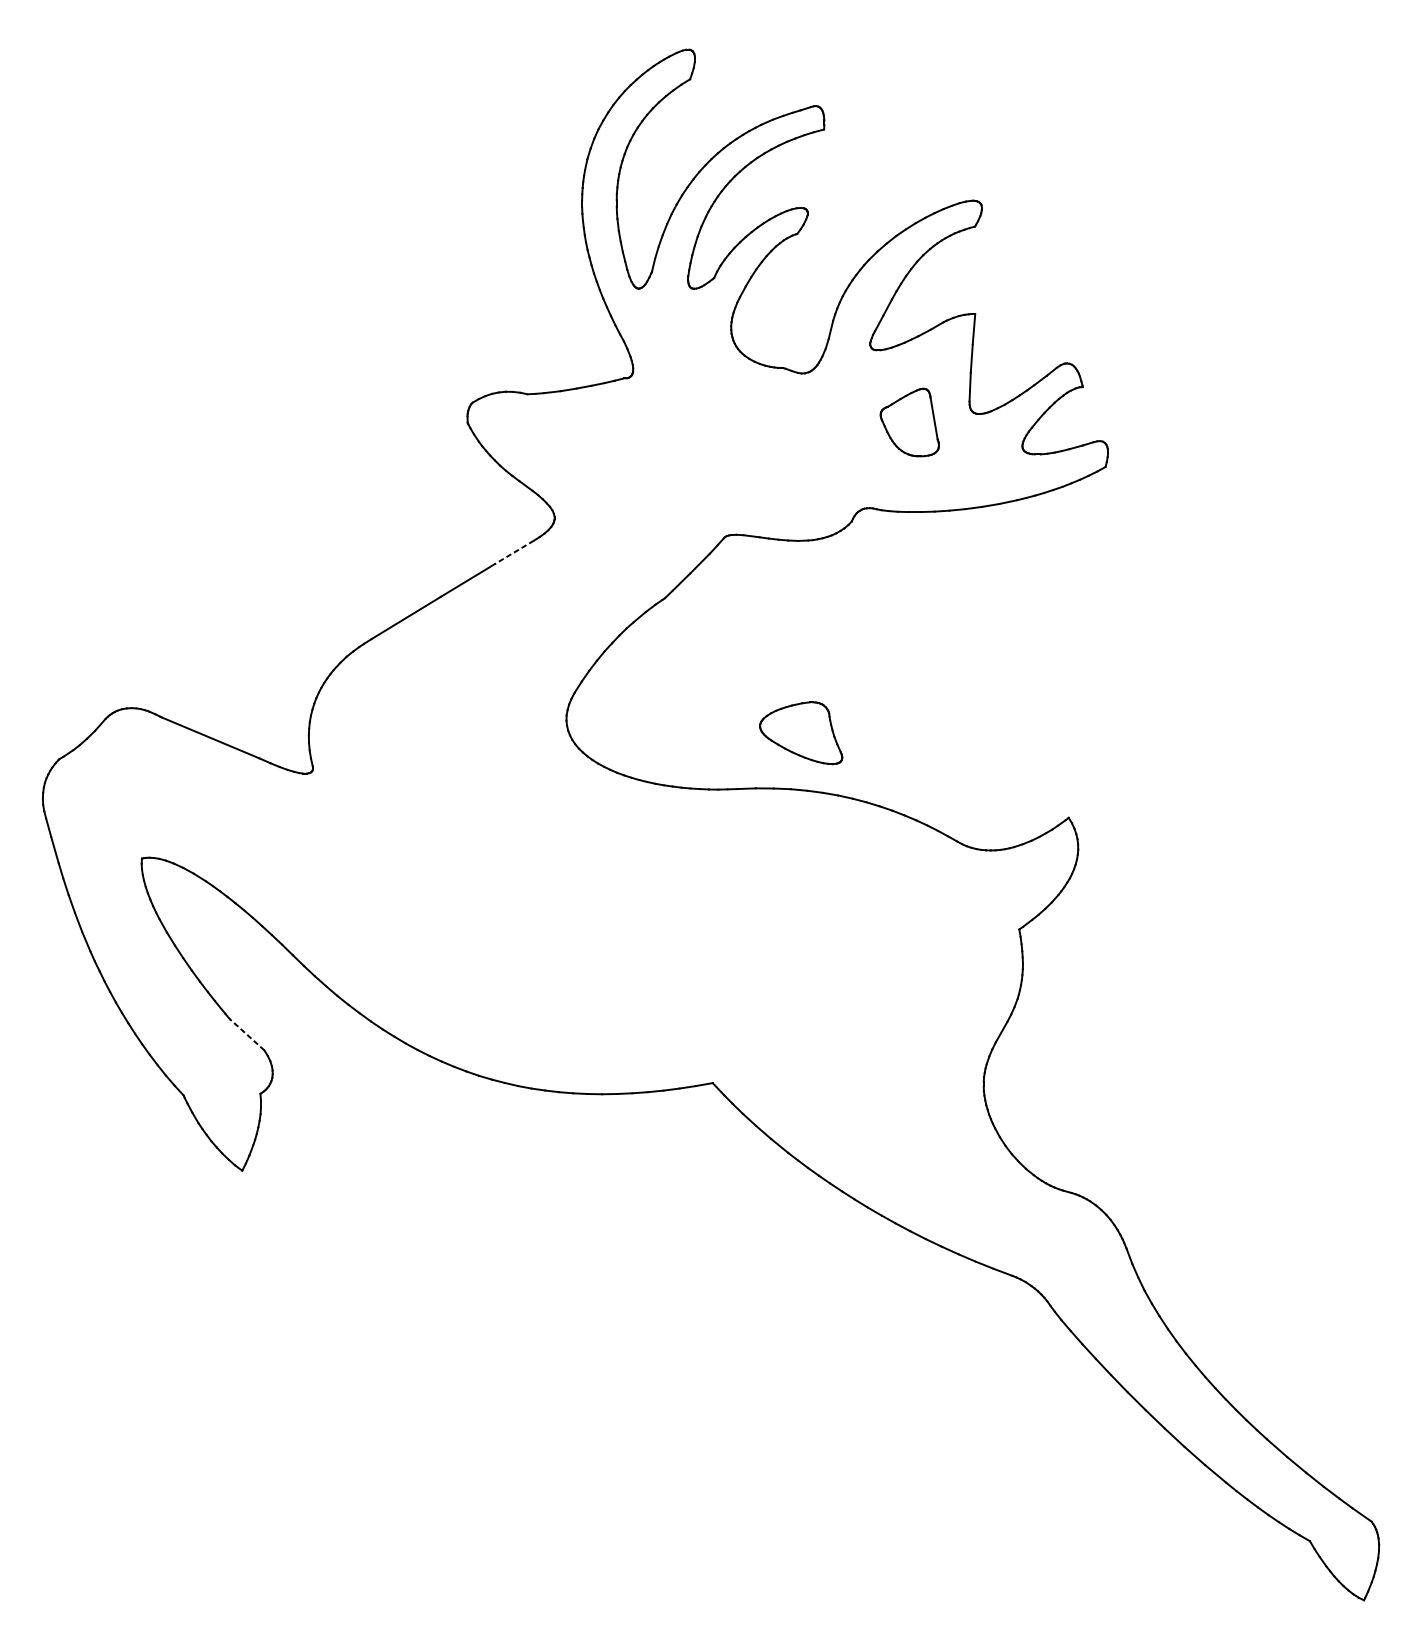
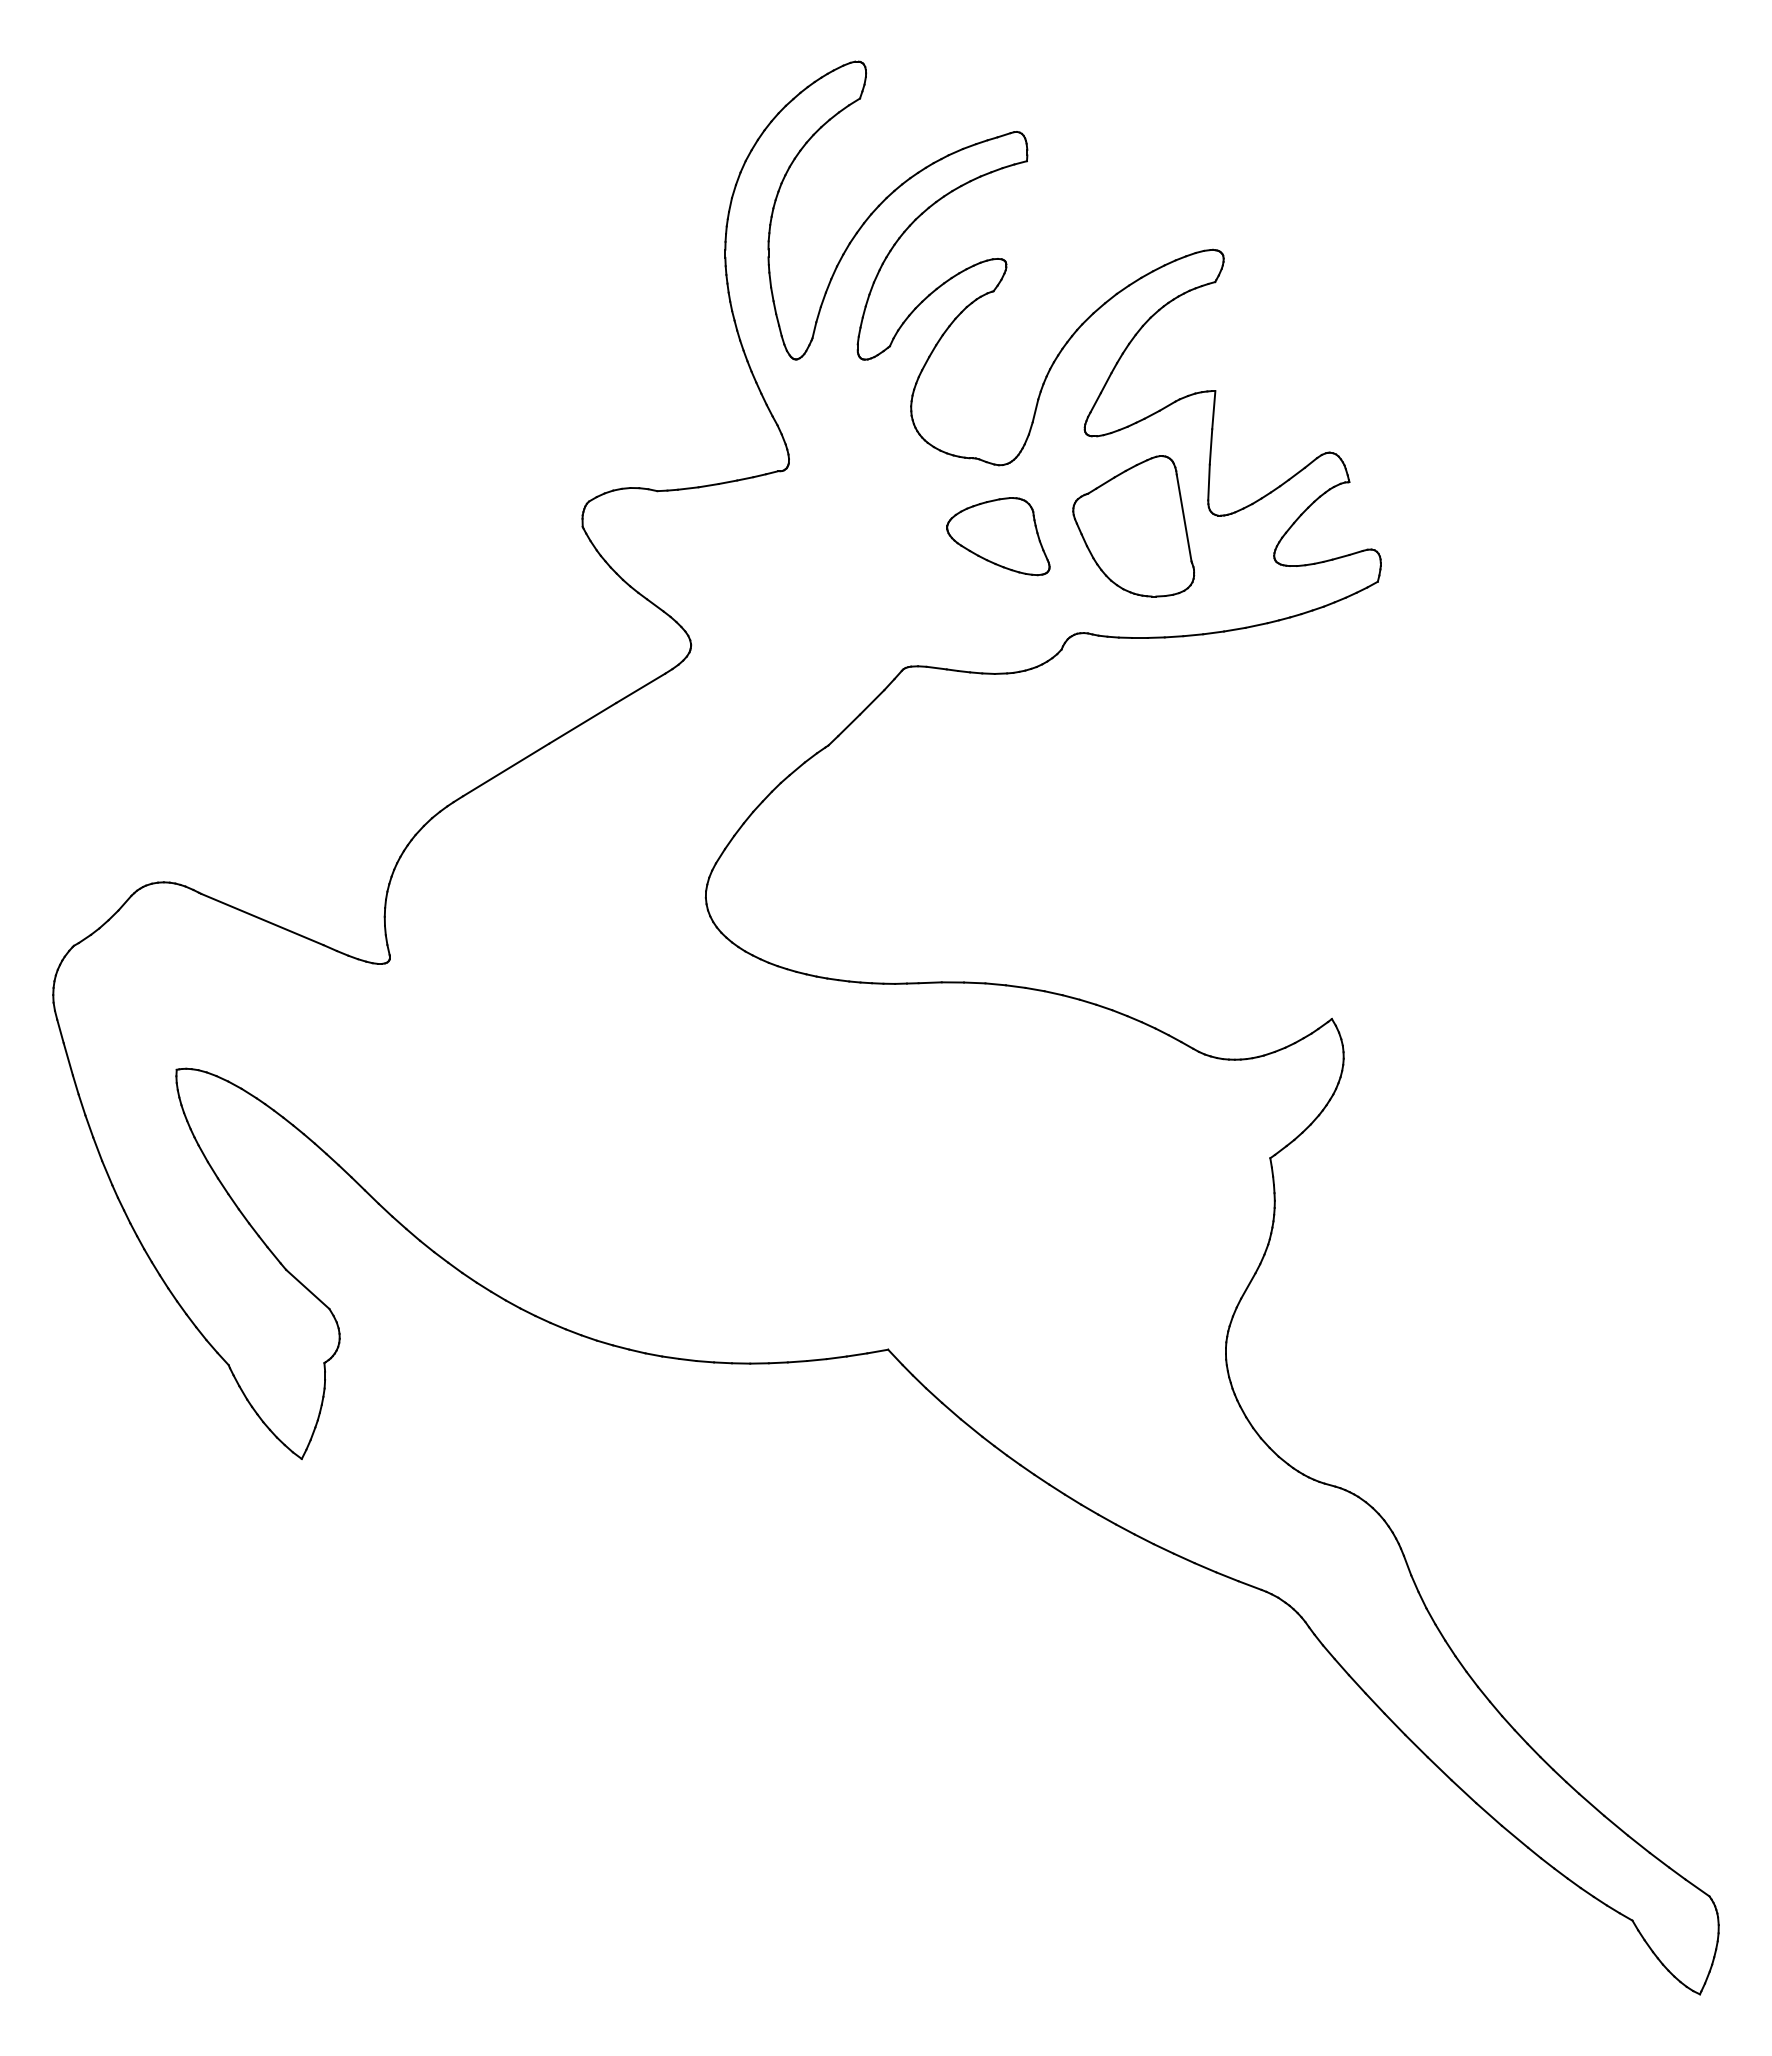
part: (909, 422) -> (1133, 526), size x1.67
line: (514, 552) -> (640, 688), dashed -> solid
part: (801, 733) -> (998, 536), moved
line: (246, 1034) -> (307, 1289), dashed -> solid

